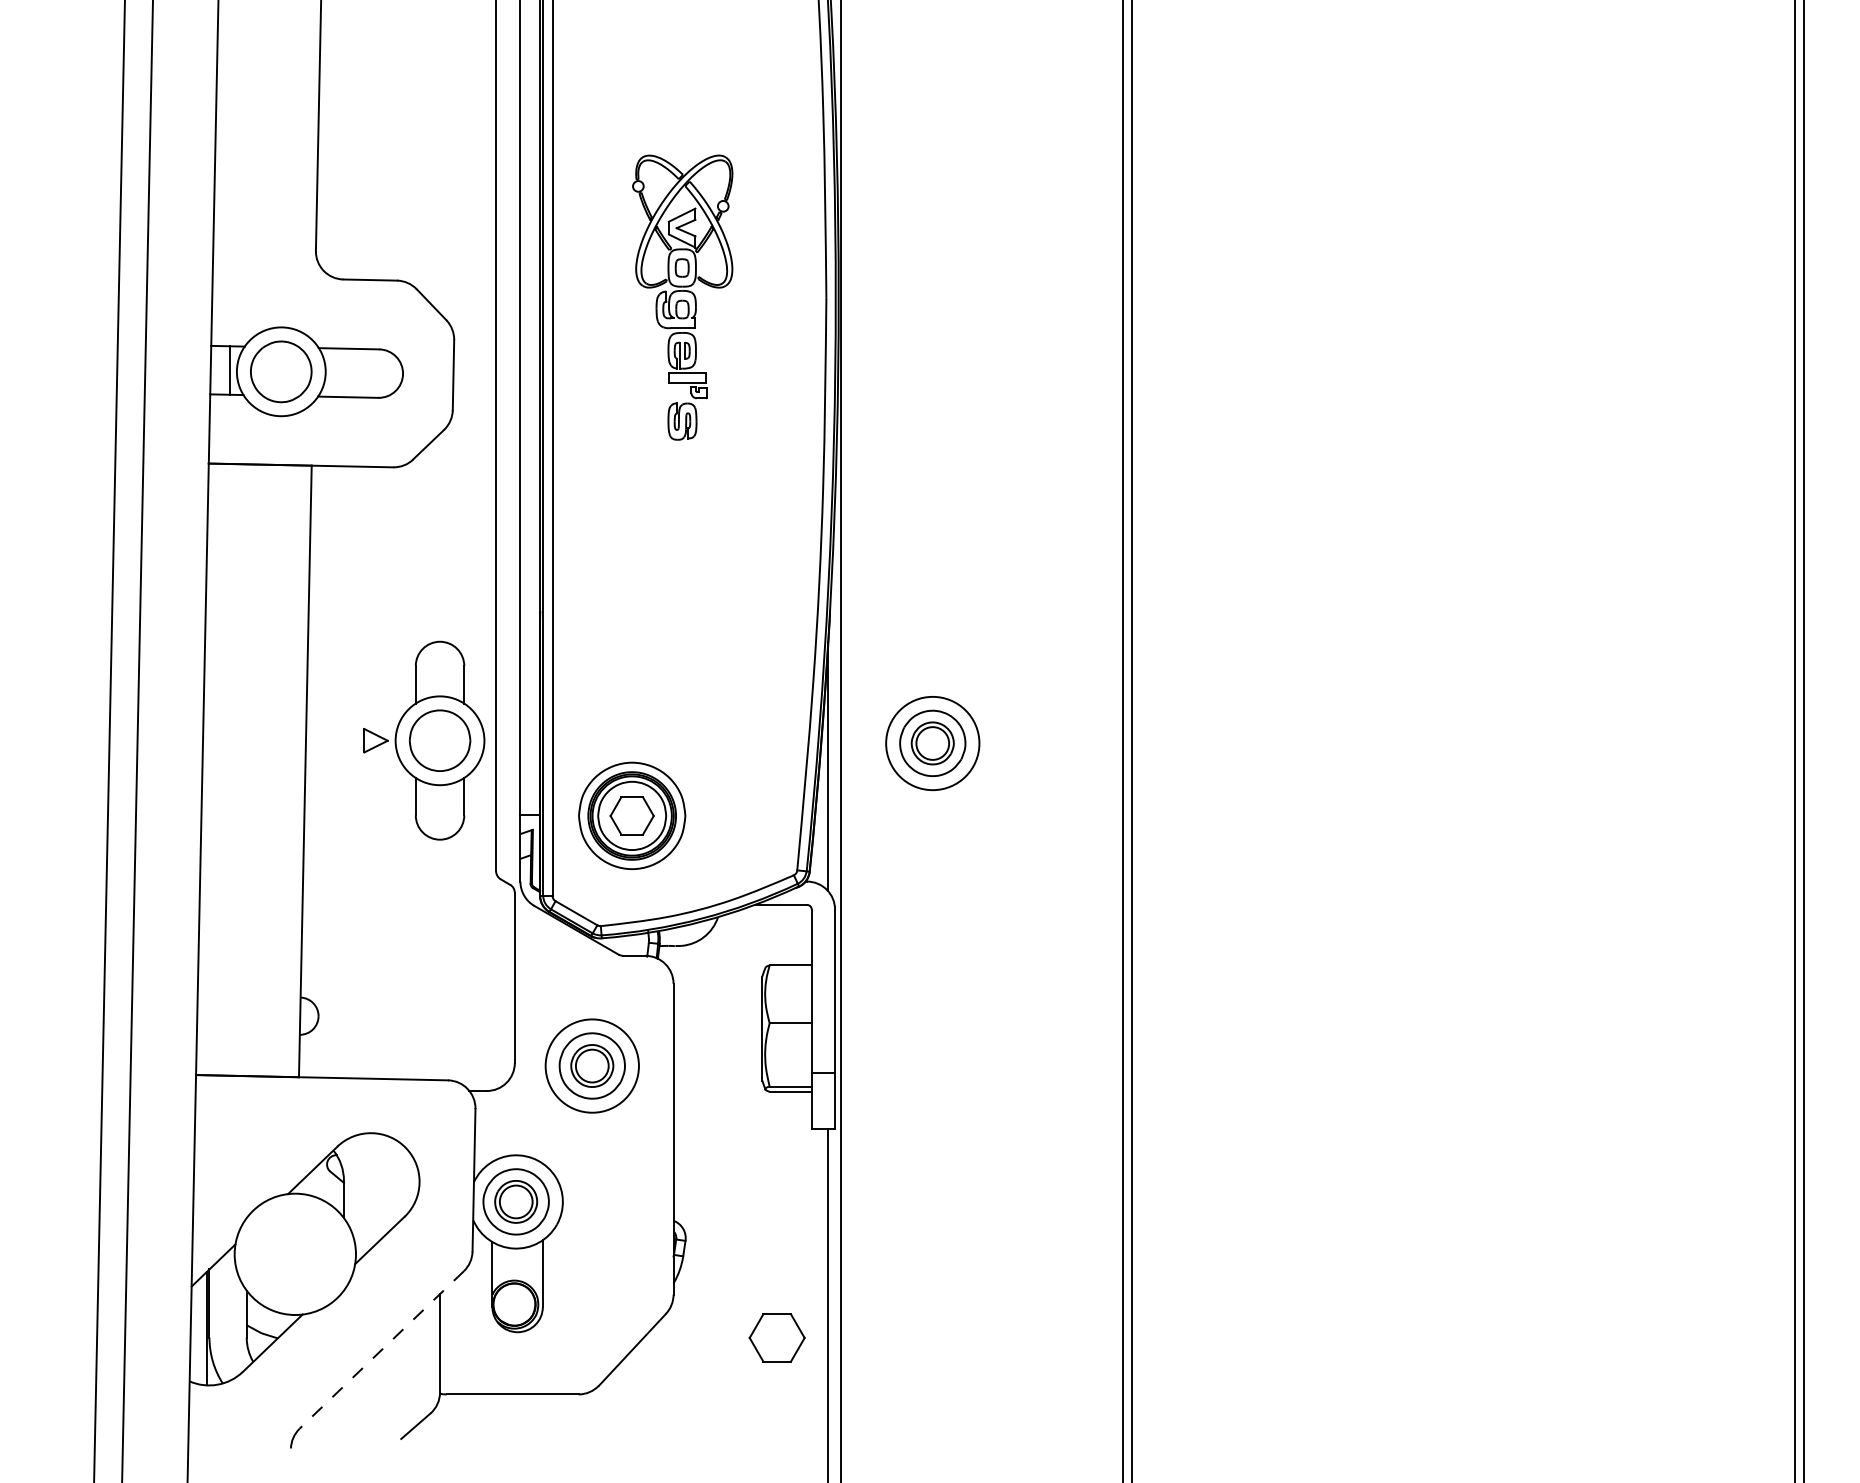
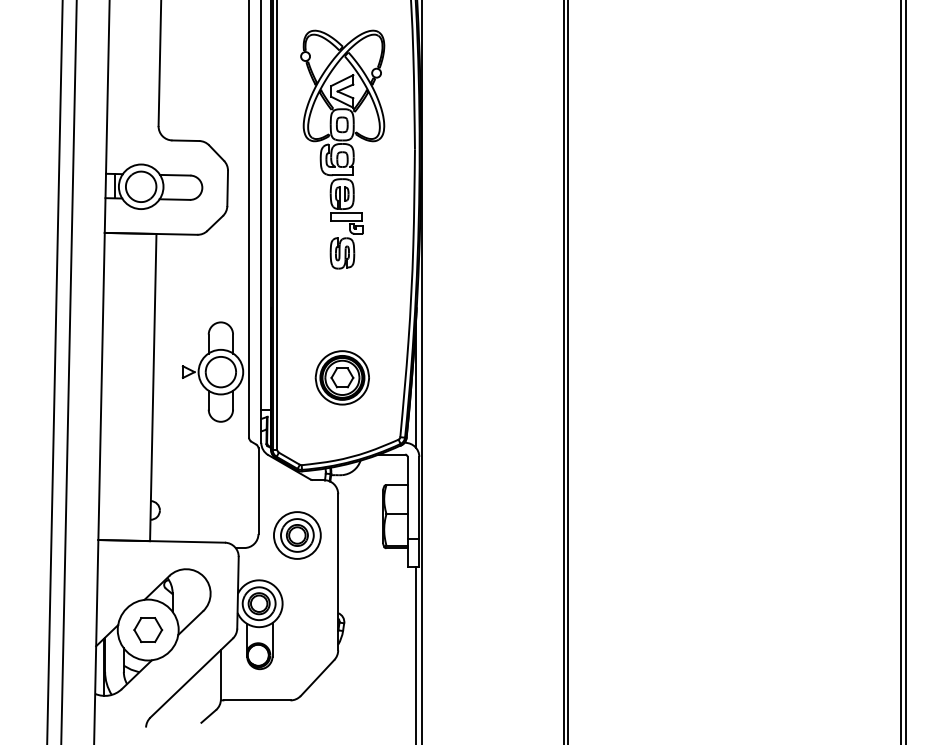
part: (682, 297) -> (342, 149), size x1.67
part: (932, 743) -> (468, 373), removed
part: (630, 815) -> (341, 377), moved
part: (777, 1338) -> (148, 630), moved
line: (381, 1350) -> (191, 678), dashed -> solid

